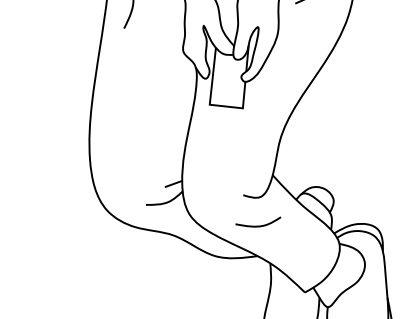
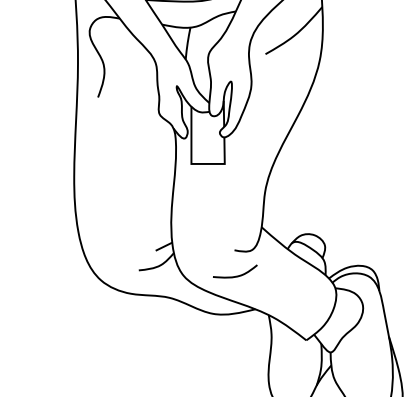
curve: (258, 225) -> (235, 275), moved

